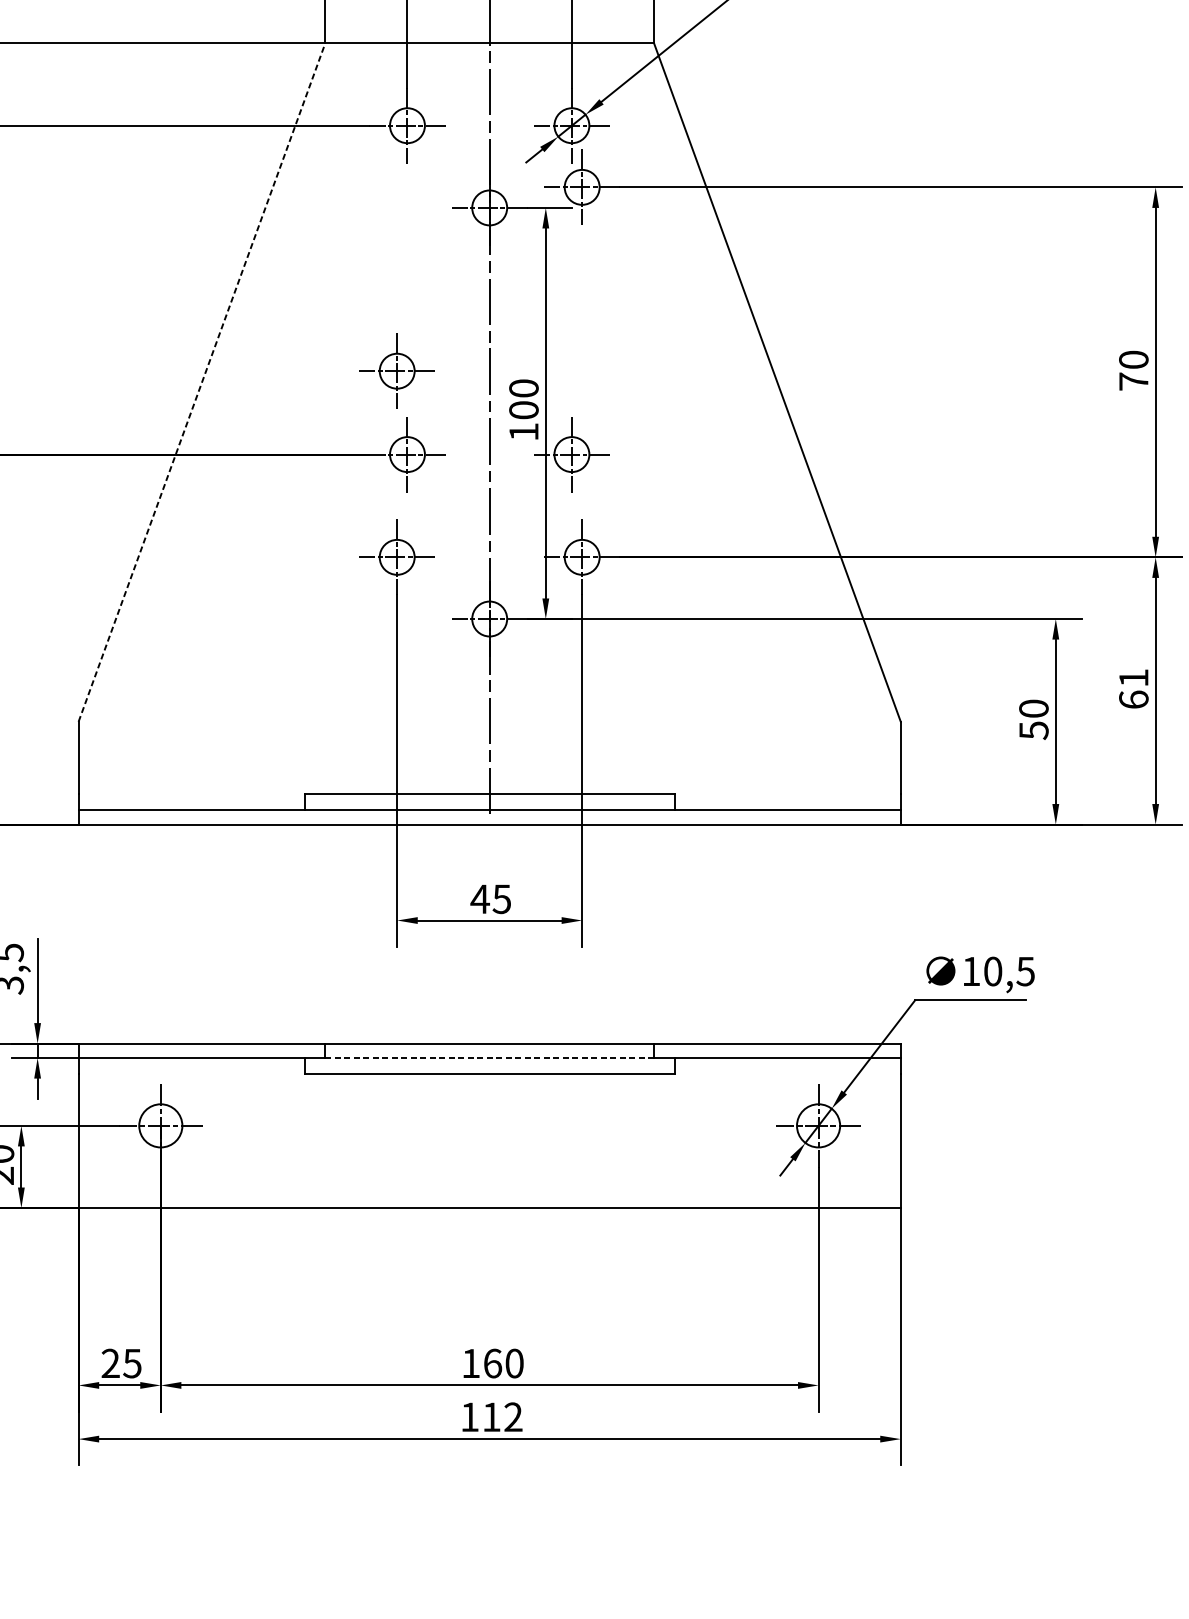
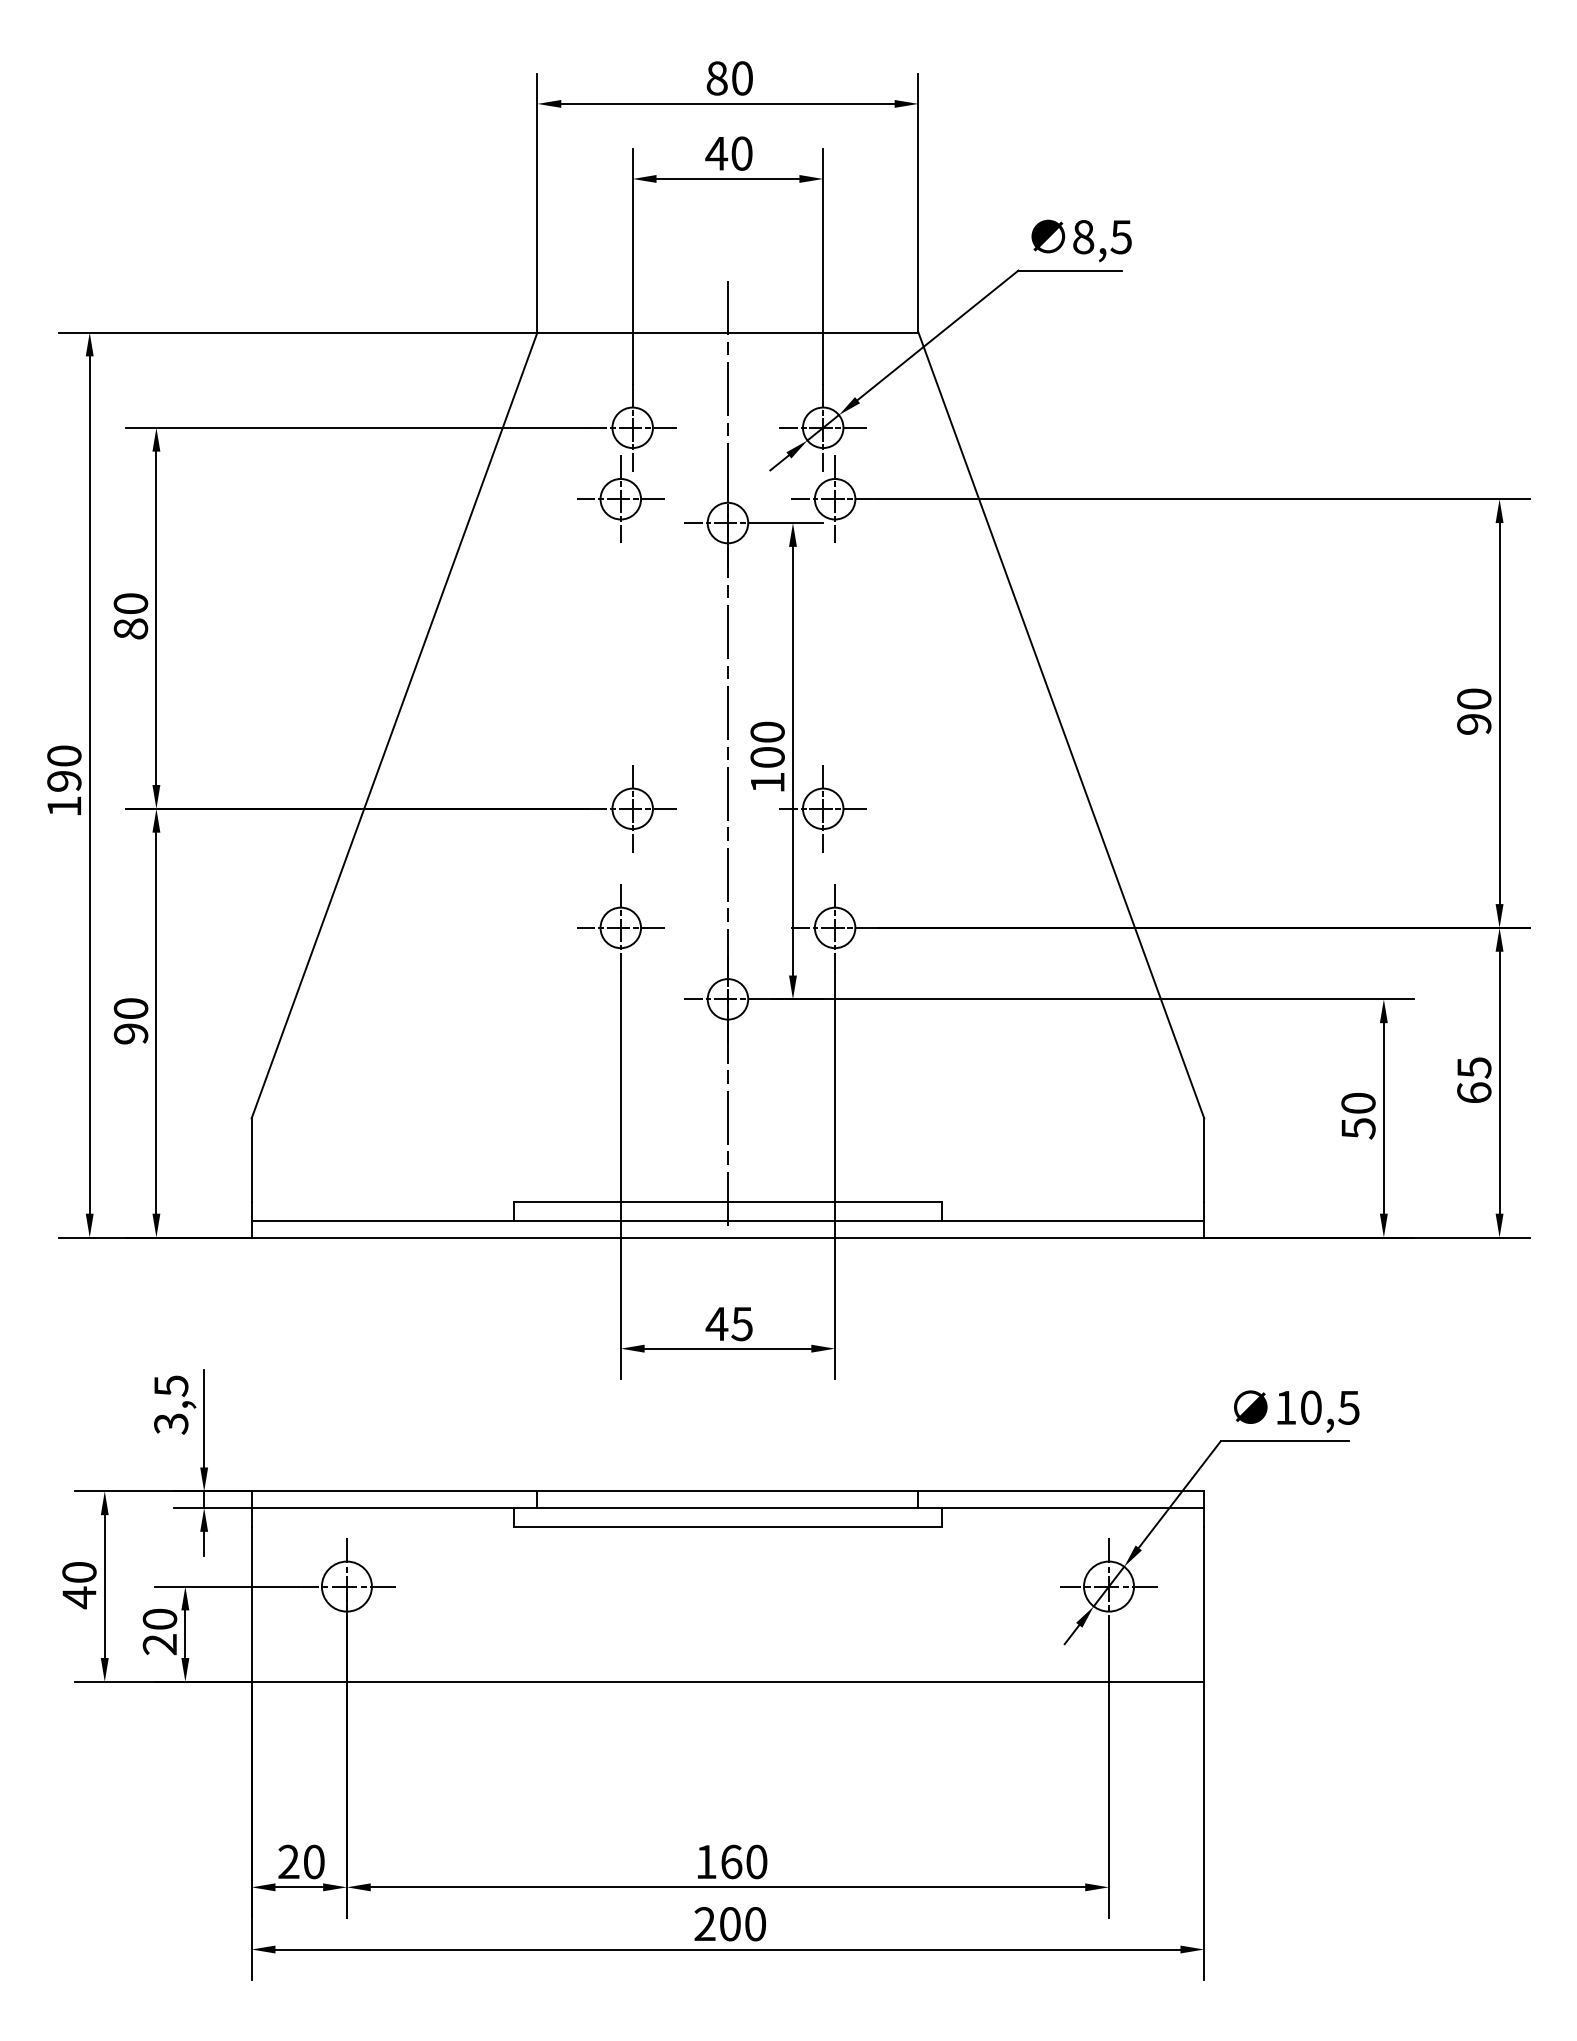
part: (396, 370) -> (620, 498), moved
text: (1134, 380) -> (1474, 723), 70 -> 90
line: (201, 382) -> (394, 725), dashed -> solid
text: (1134, 677) -> (1474, 1067), 61 -> 65
line: (489, 1058) -> (727, 1508), dashed -> solid
text: (131, 1363) -> (313, 1861), 25 -> 20
text: (491, 1417) -> (729, 1924), 112 -> 200

